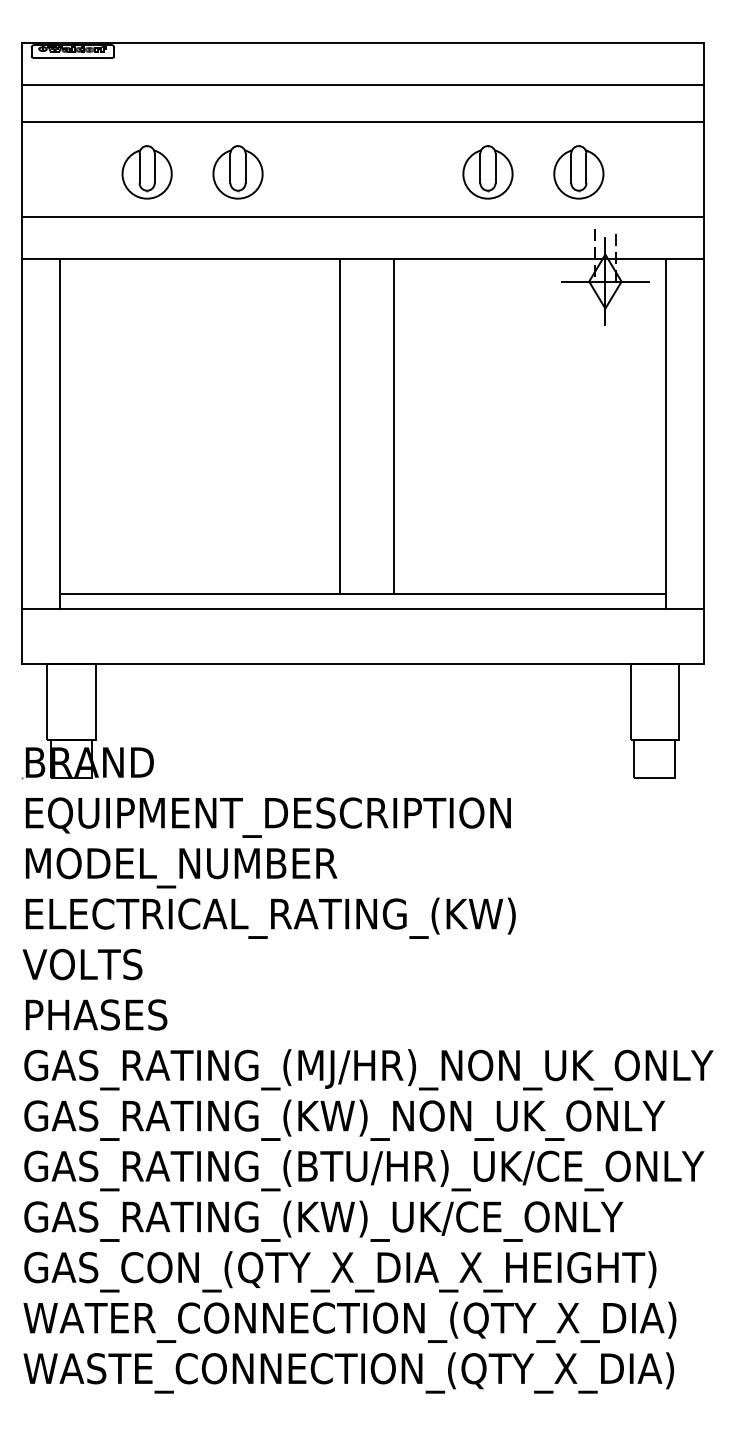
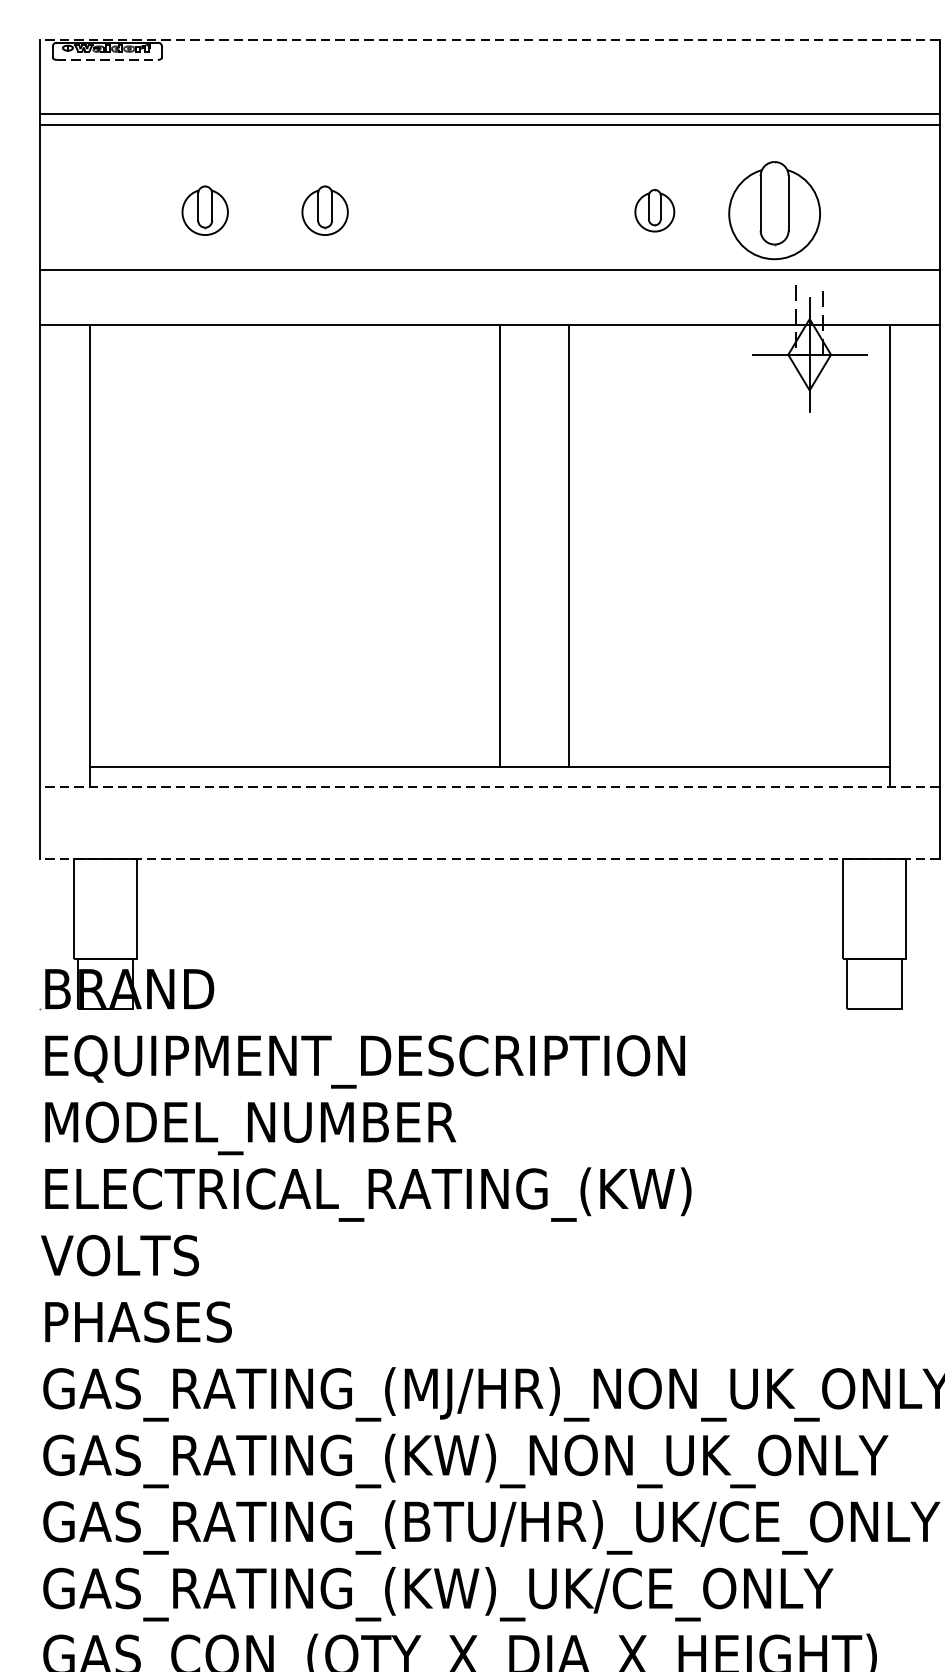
line: (363, 43) -> (490, 40), solid -> dashed
line: (73, 58) -> (108, 60), solid -> dashed
line: (362, 84) -> (489, 125), moved
line: (362, 121) -> (489, 113), moved
part: (146, 172) -> (204, 210), size x0.7
part: (237, 172) -> (324, 210), size x0.7
part: (487, 172) -> (654, 210), size x0.6
part: (578, 172) -> (774, 210), size x1.4
line: (339, 426) -> (499, 545), moved
line: (393, 426) -> (568, 545), moved
line: (363, 609) -> (490, 787), solid -> dashed
line: (363, 664) -> (490, 859), solid -> dashed

